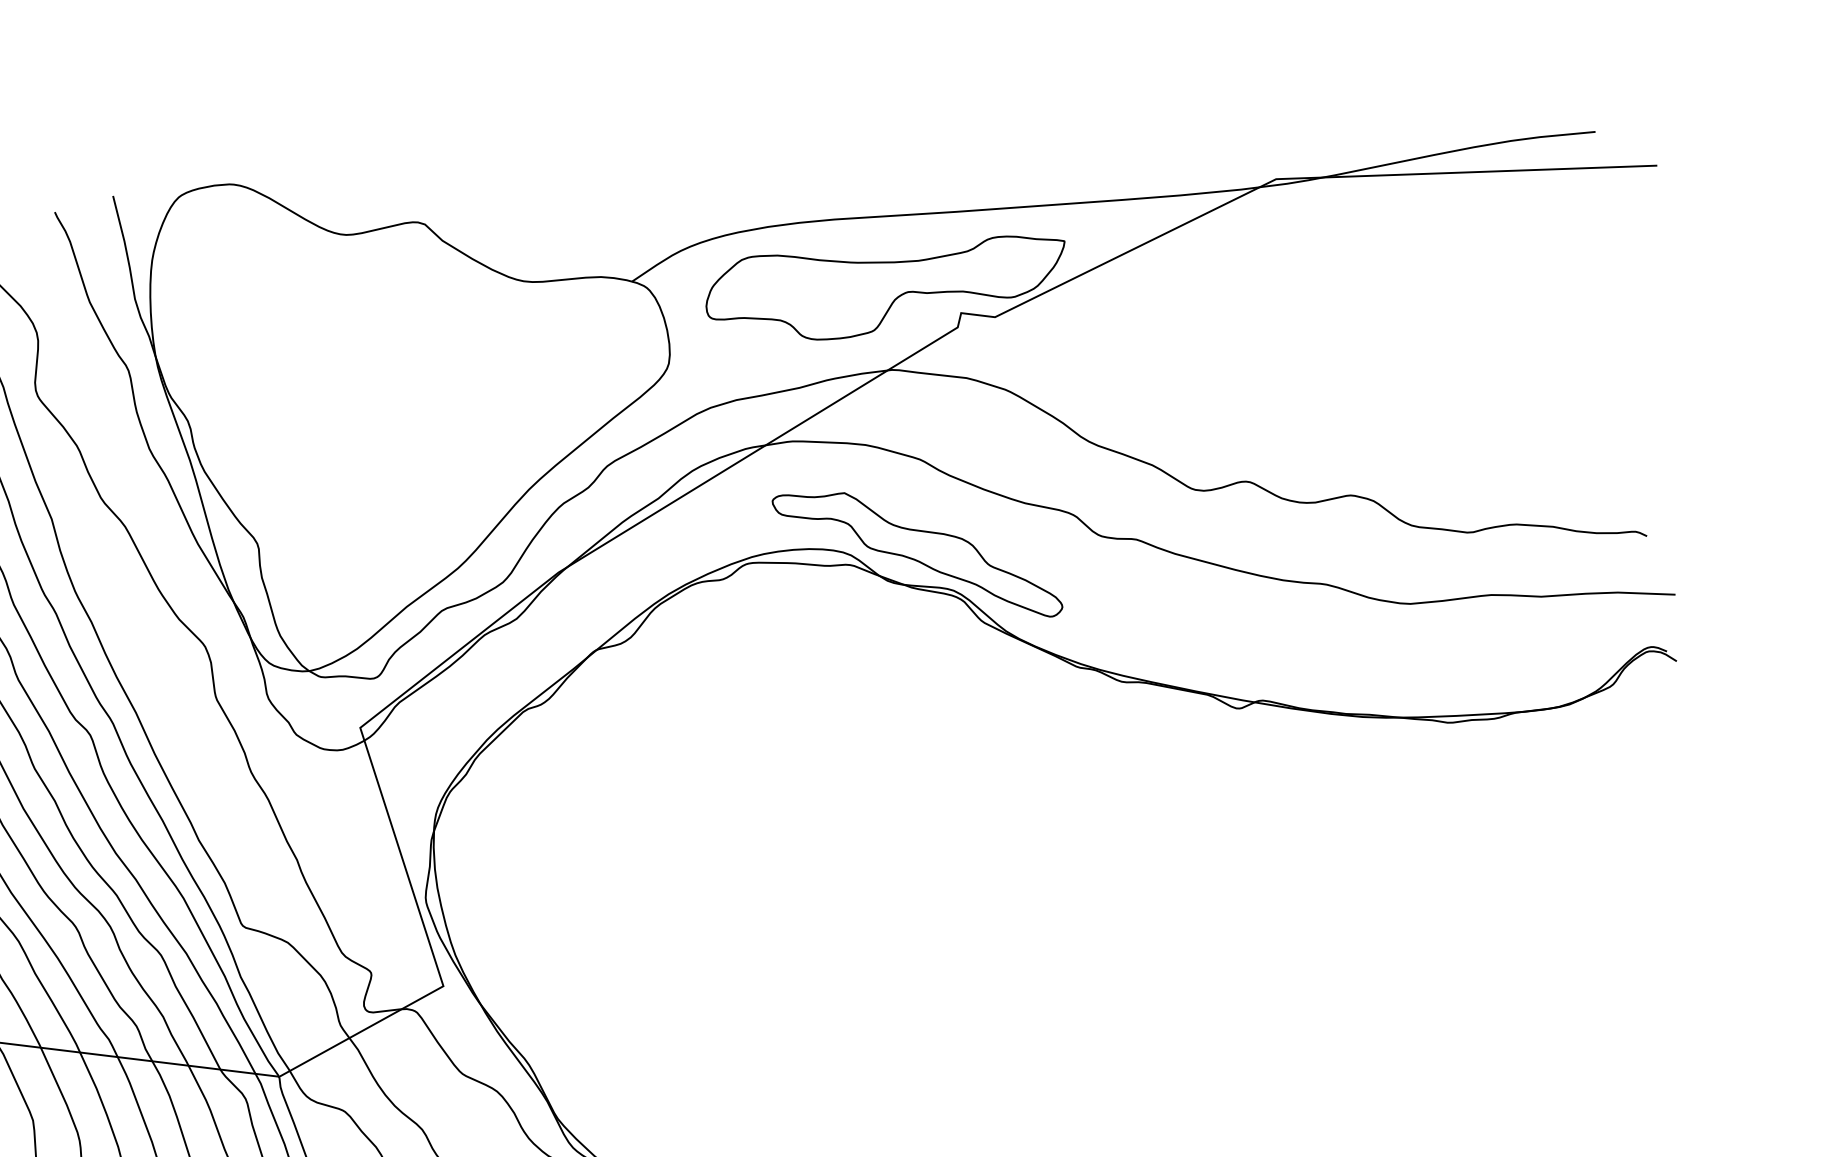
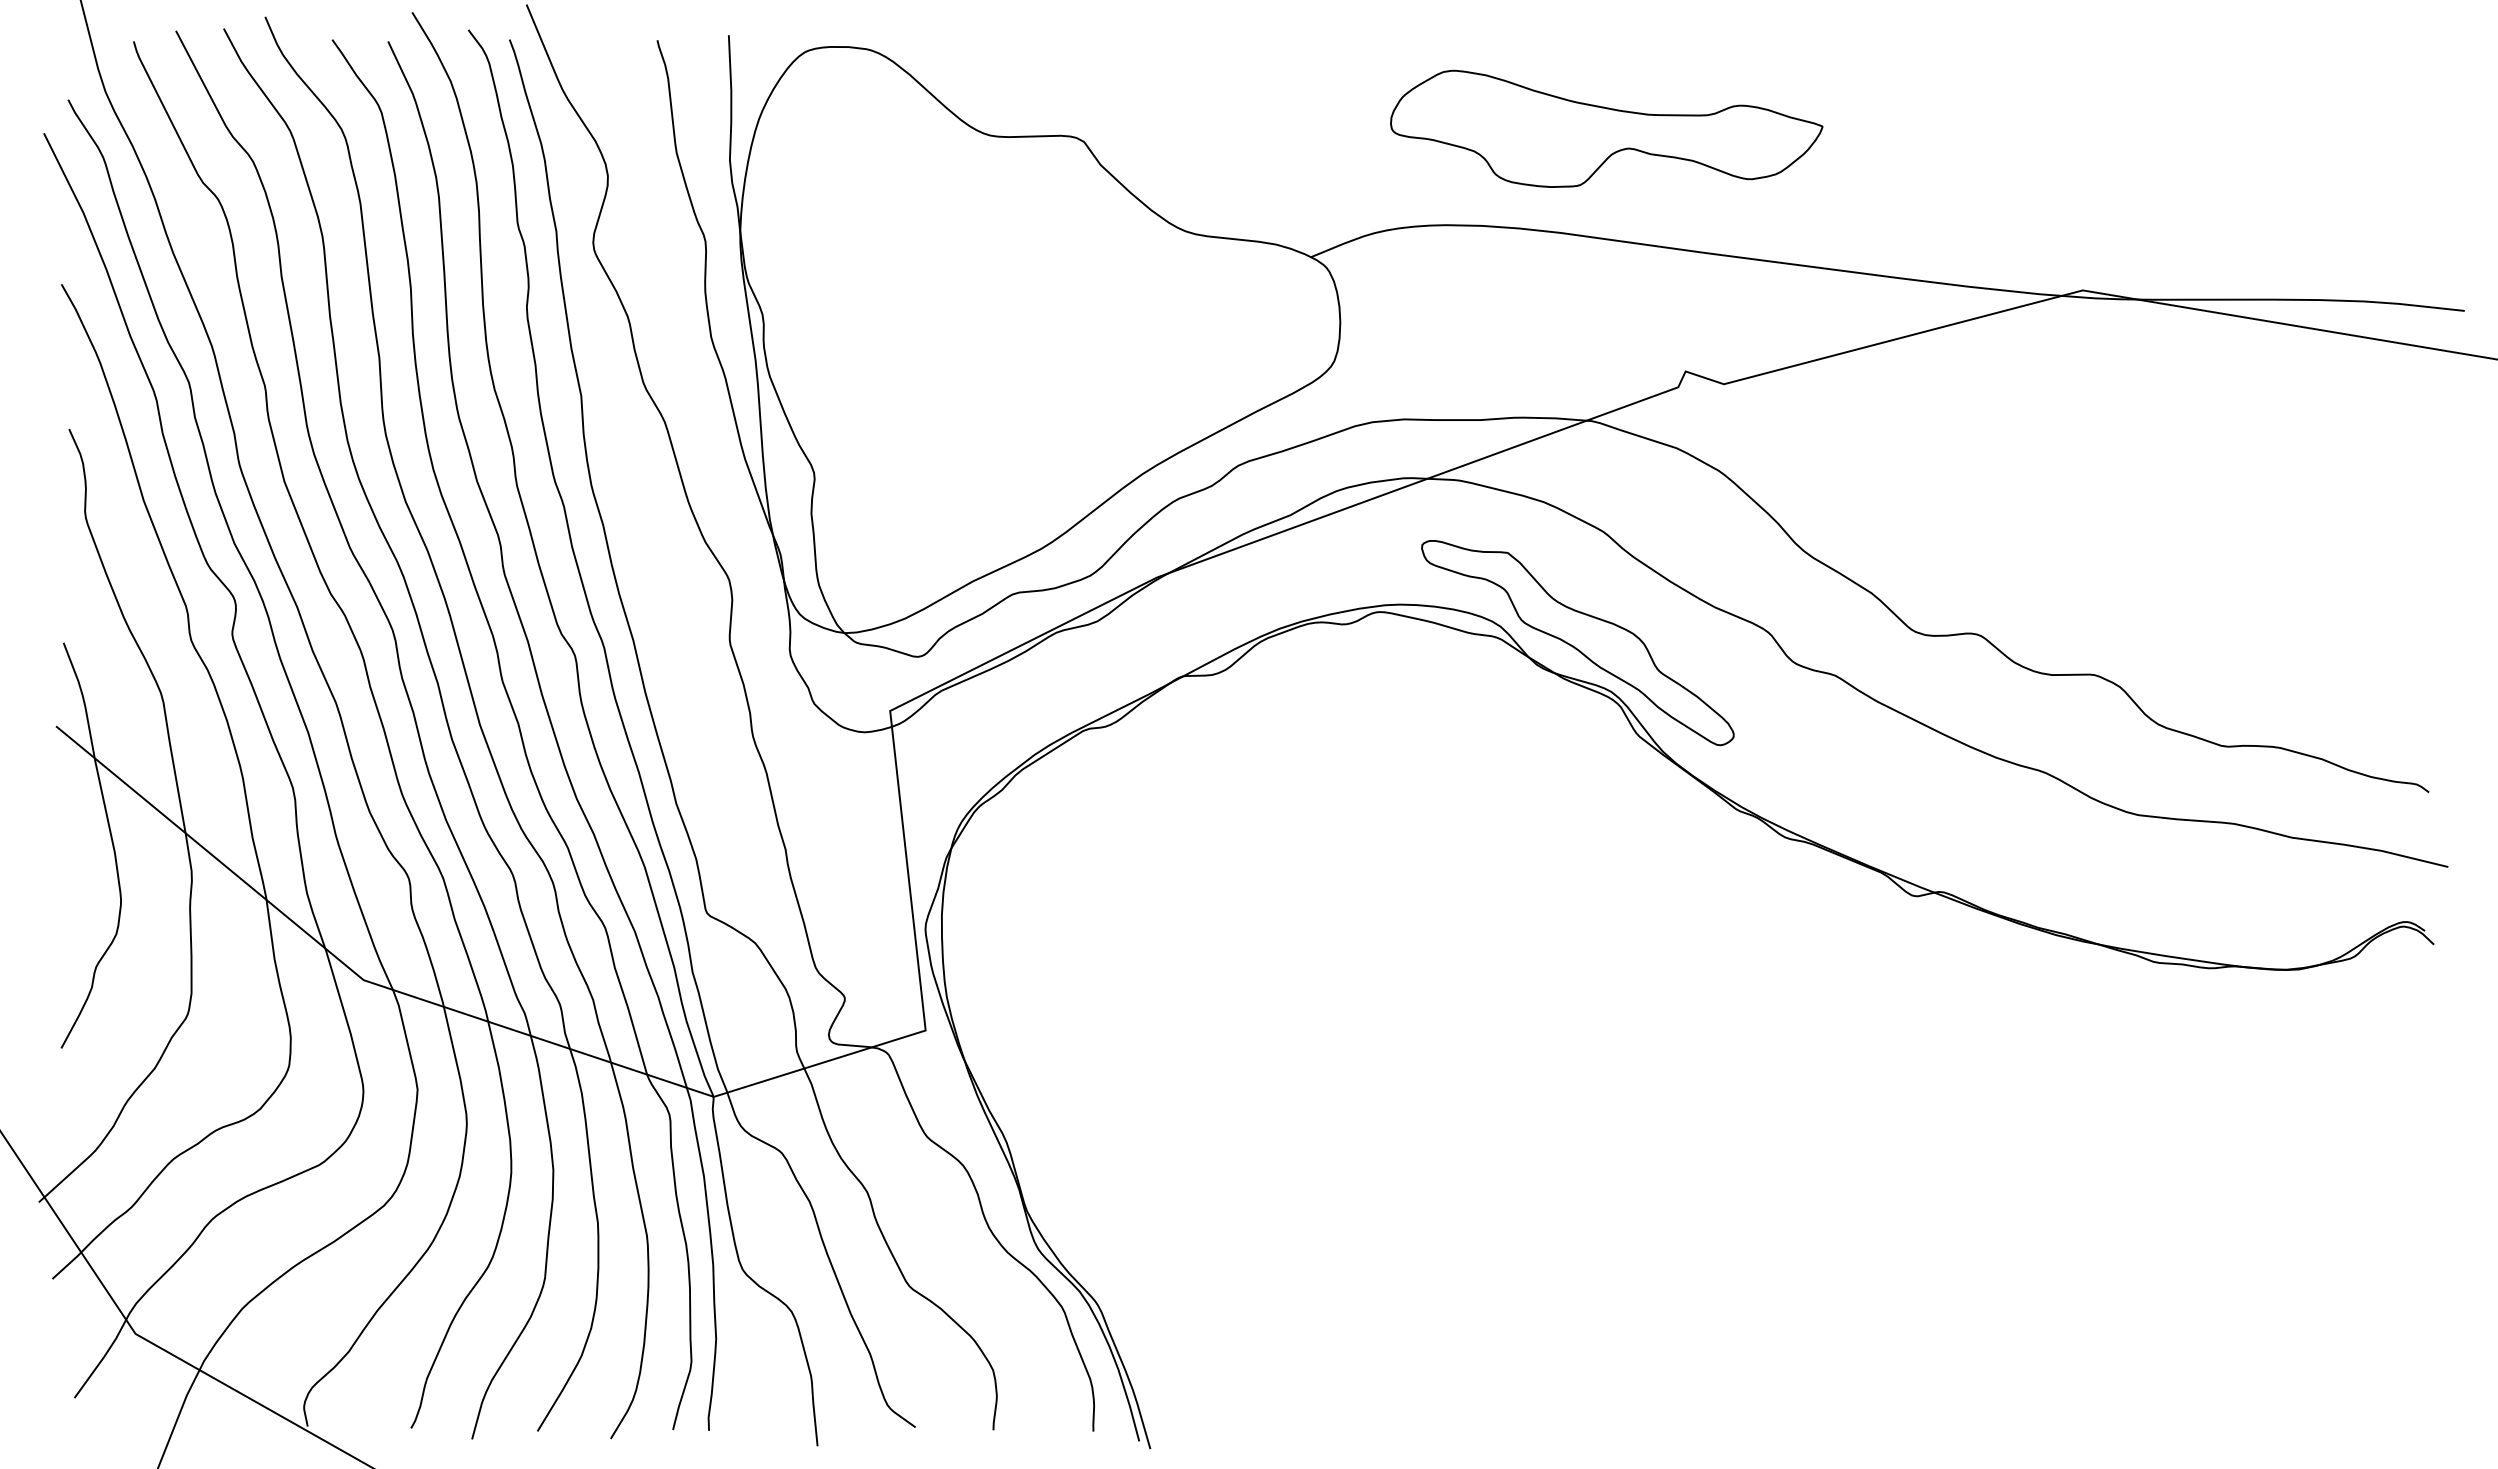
part: (886, 279) -> (1606, 128), moved

